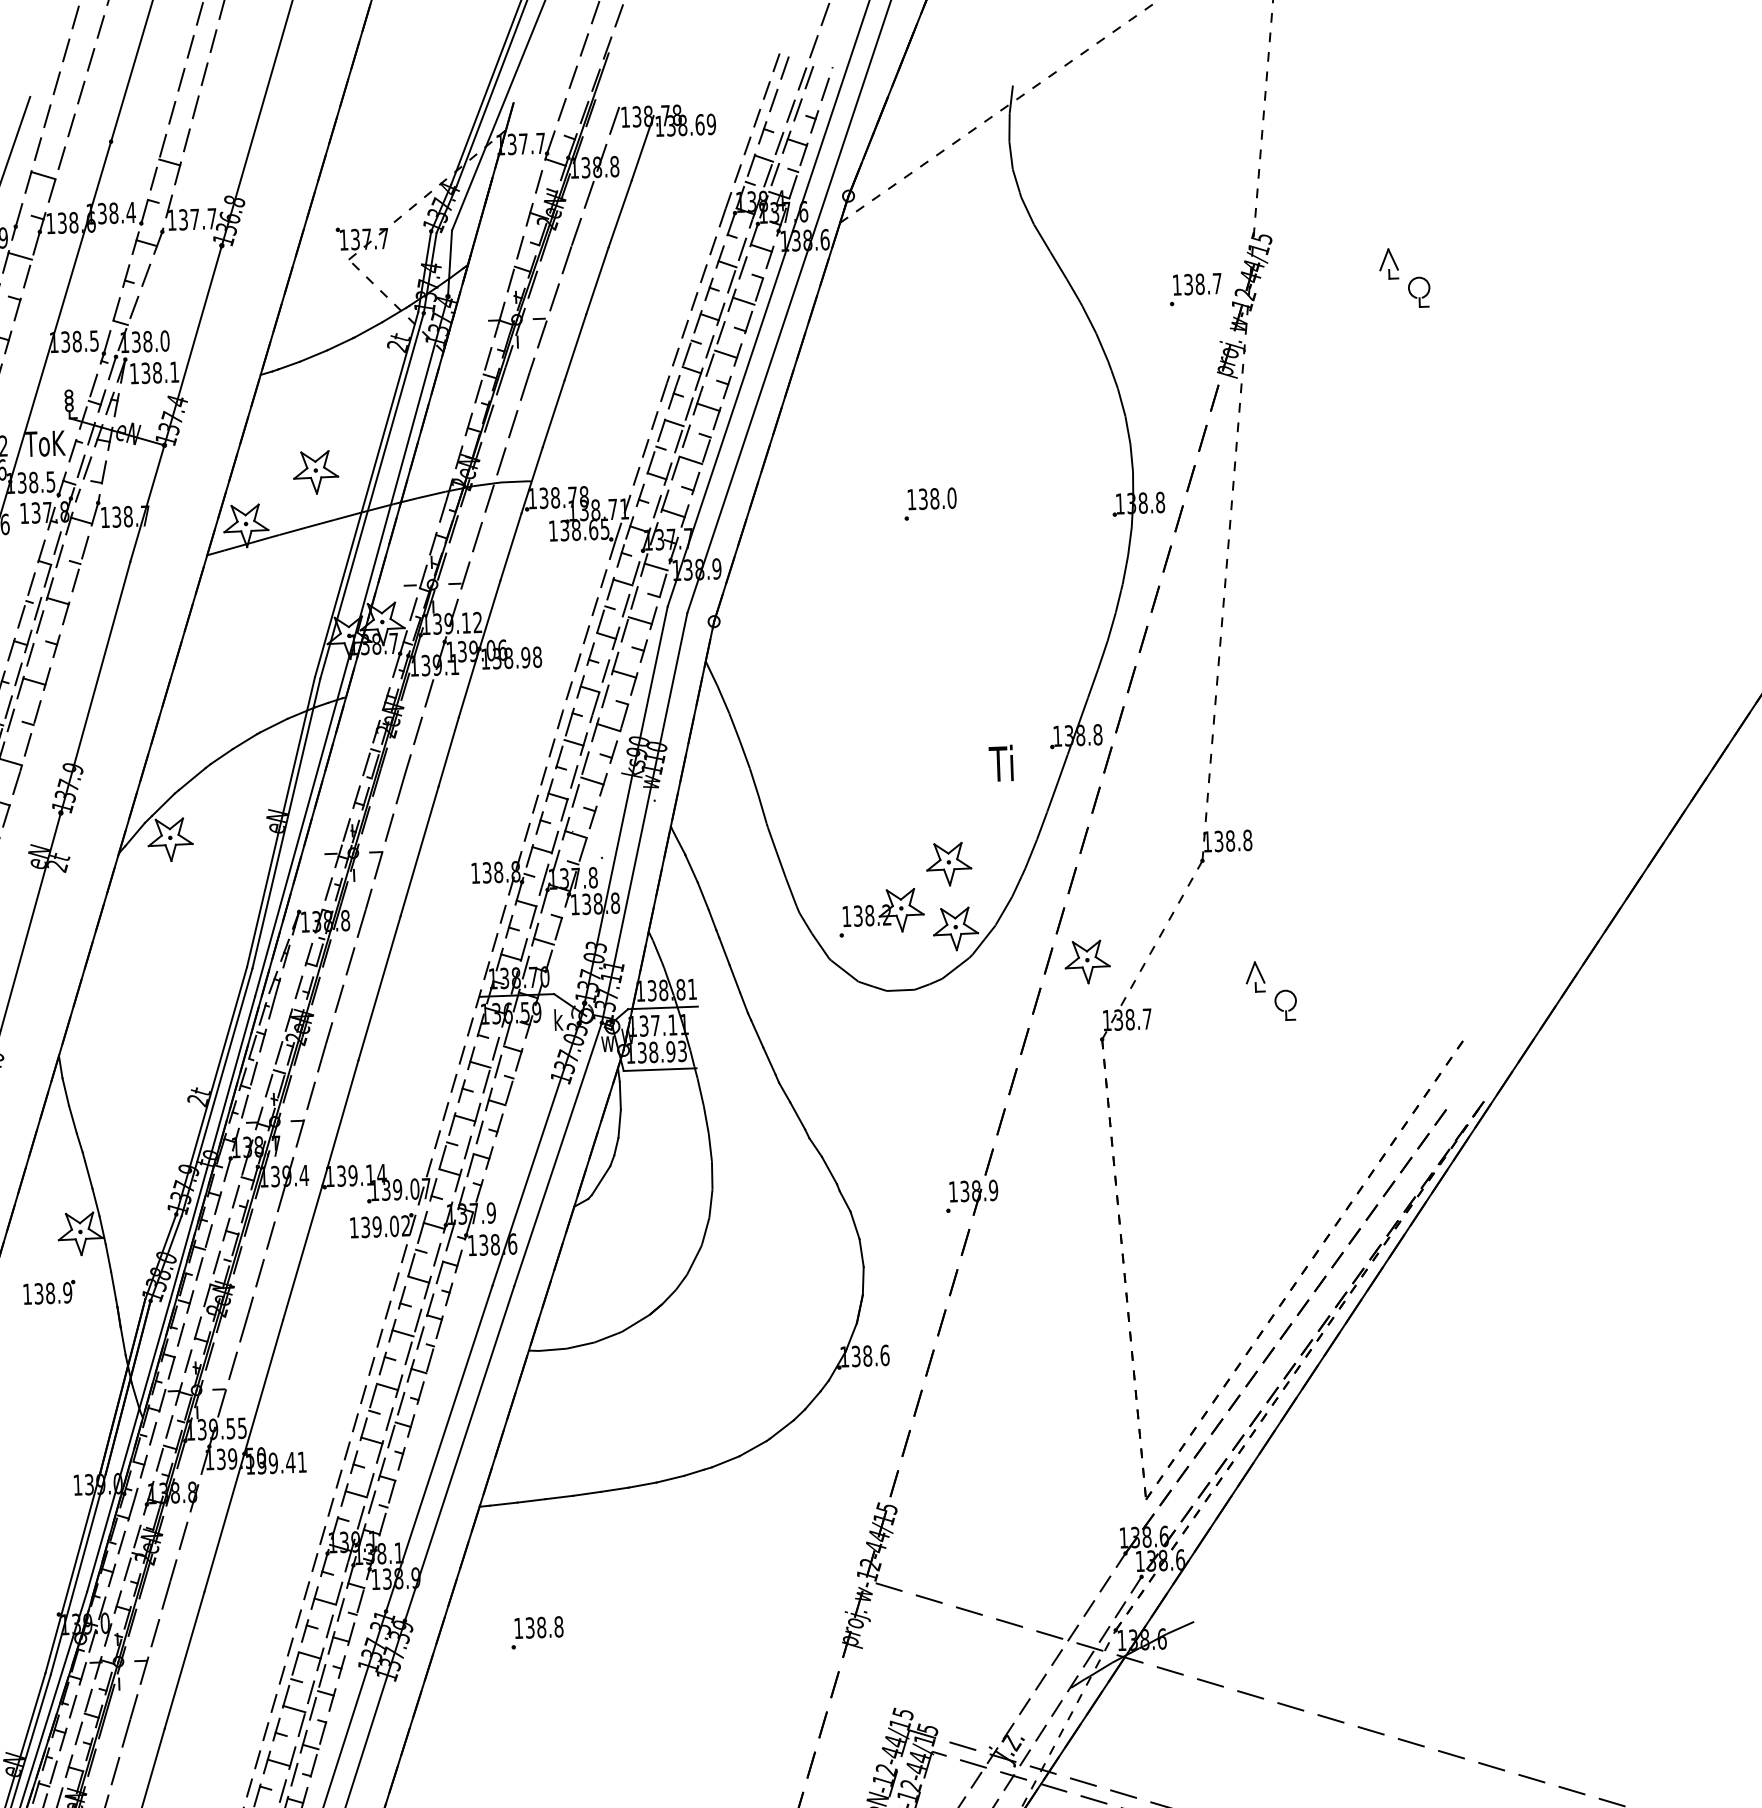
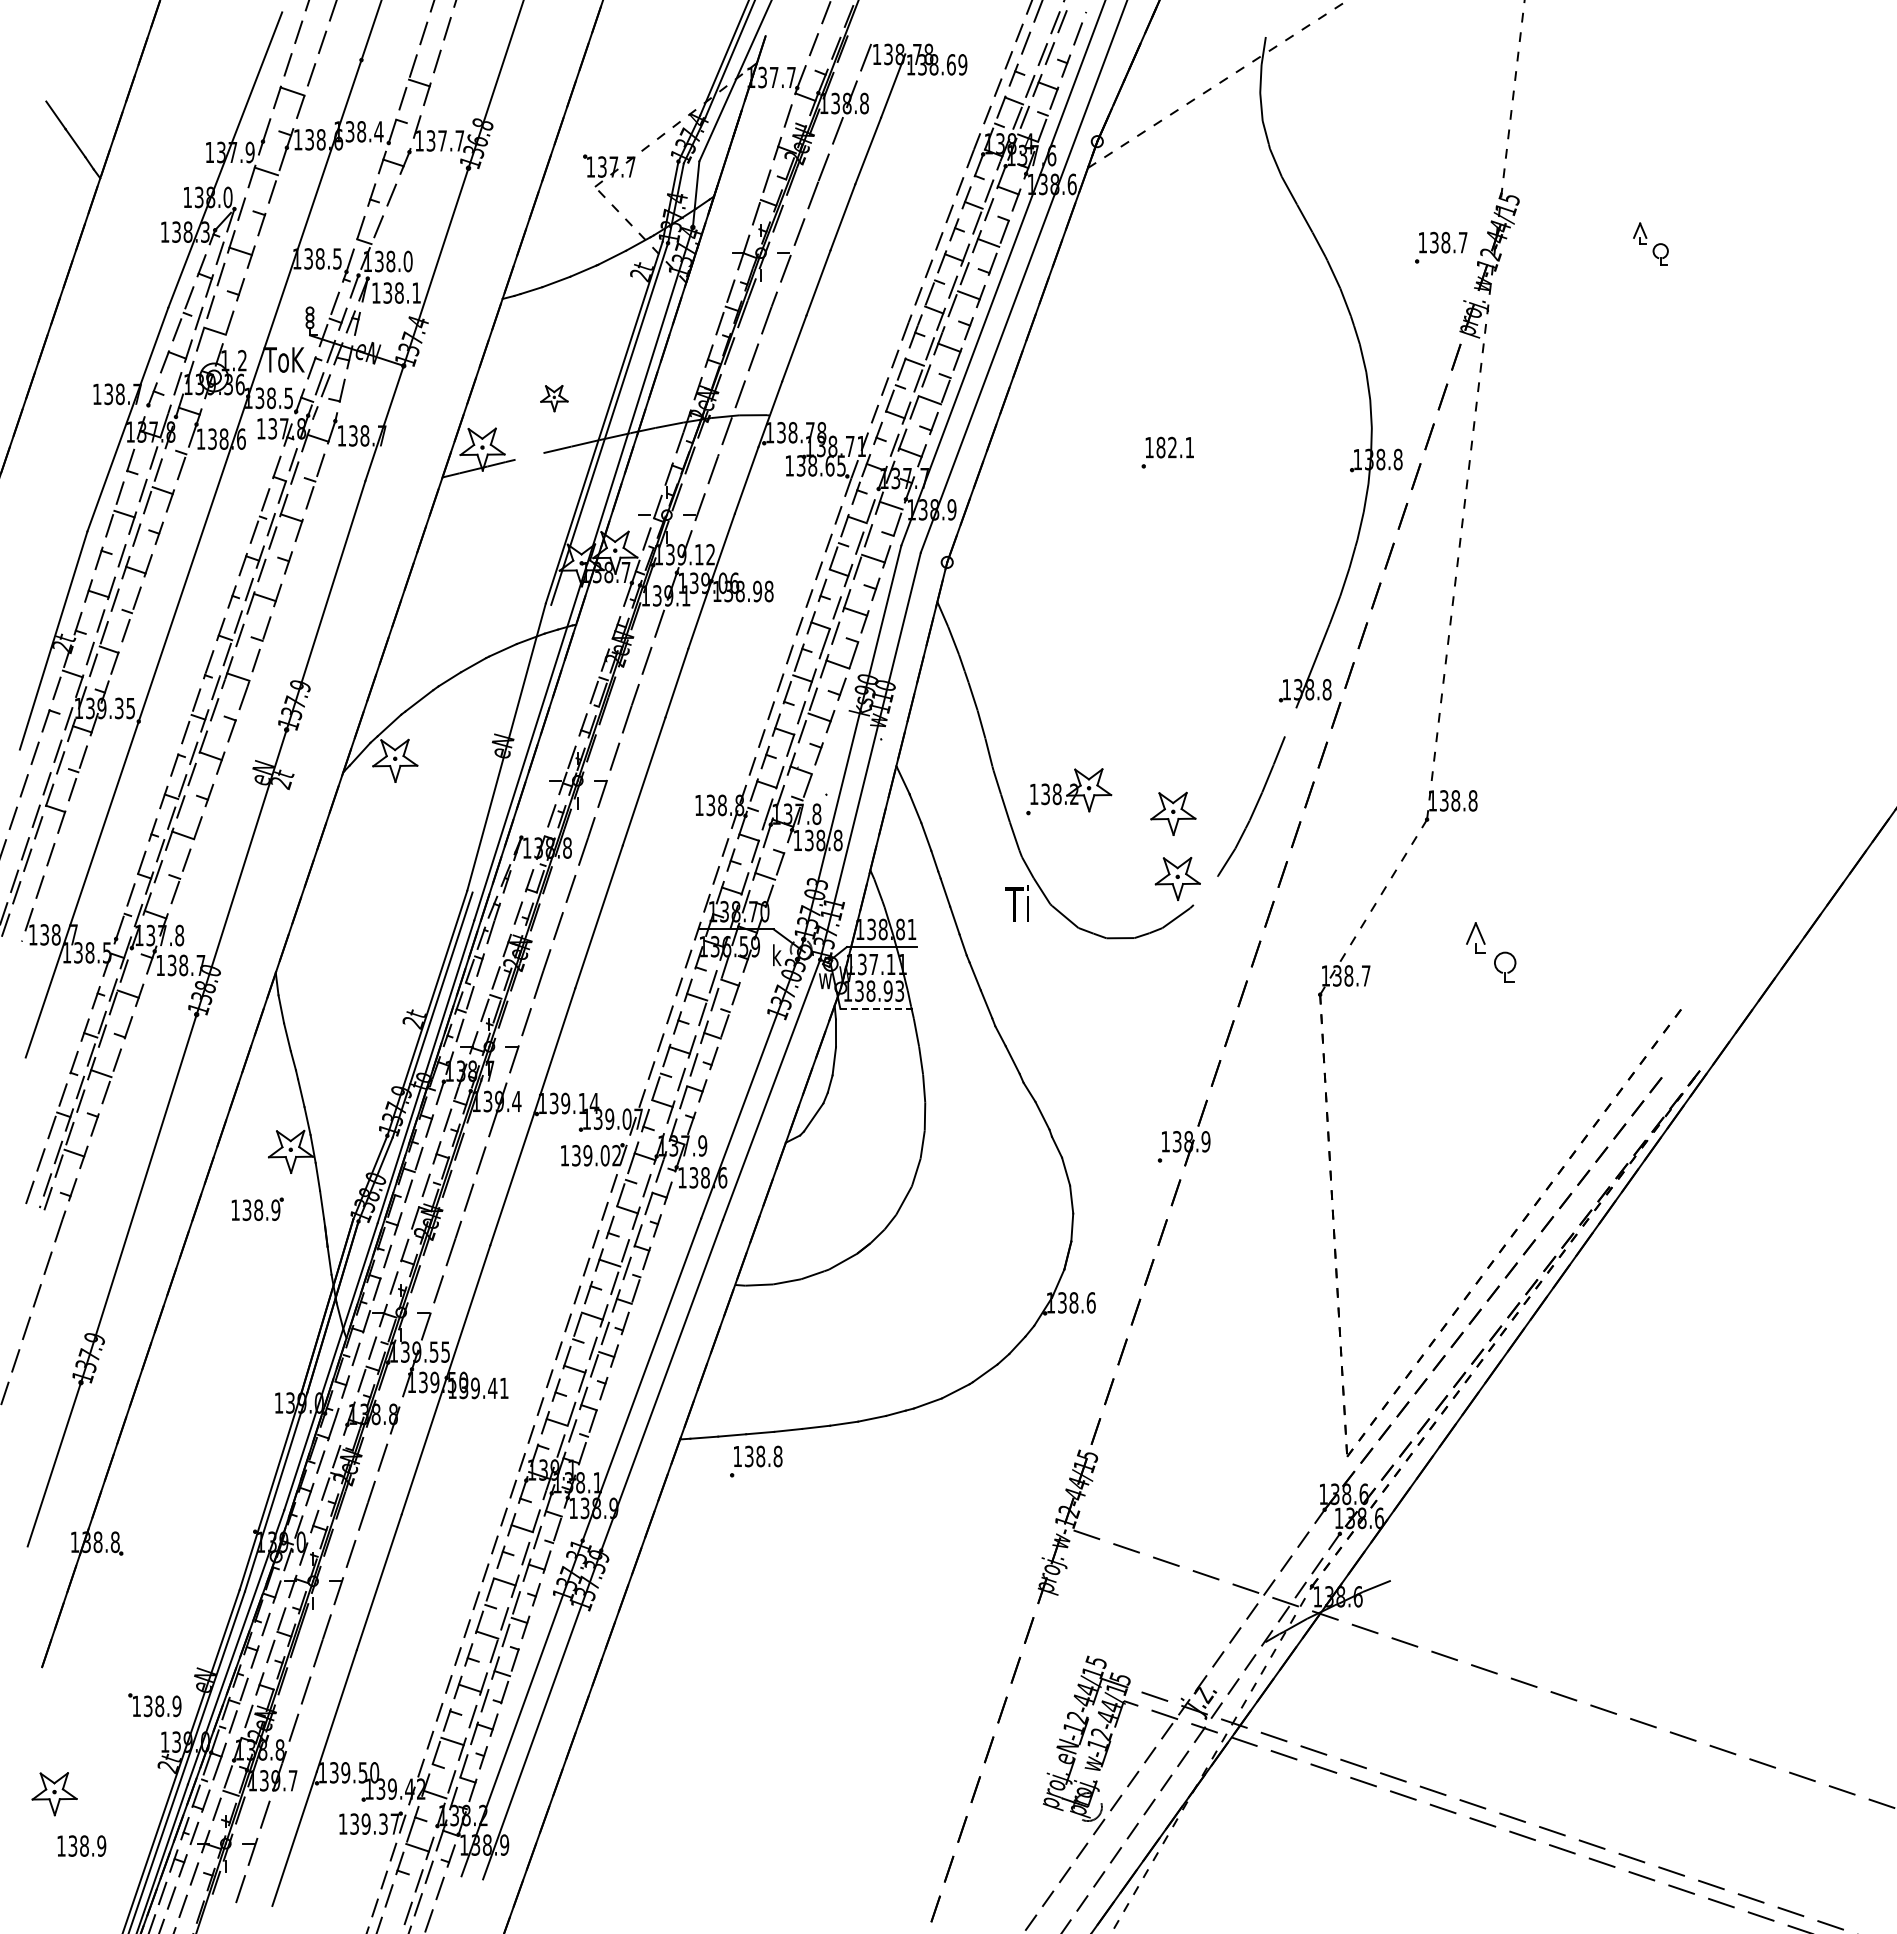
part: (1404, 277) -> (1650, 243), size x0.7
part: (316, 472) -> (554, 398), size x0.6
text: (937, 498) -> (1175, 447), 138.0 -> 182.1
line: (293, 531) -> (529, 456), removed
text: (1000, 763) -> (1016, 903), moved
line: (1062, 768) -> (1290, 722), removed
line: (286, 823) -> (511, 748), removed
part: (881, 912) -> (1069, 791), moved
line: (983, 939) -> (1205, 890), removed
part: (1087, 961) -> (1308, 916), removed
line: (660, 1069) -> (877, 1008), solid -> dashed
part: (537, 1632) -> (756, 1461), moved

